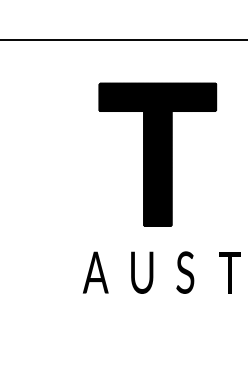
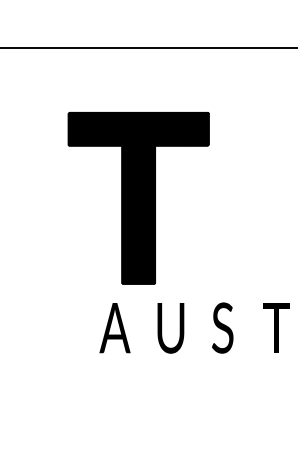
part: (157, 154) -> (138, 198), moved

